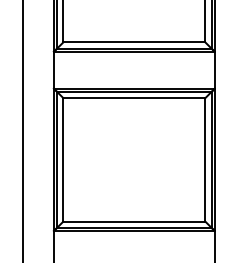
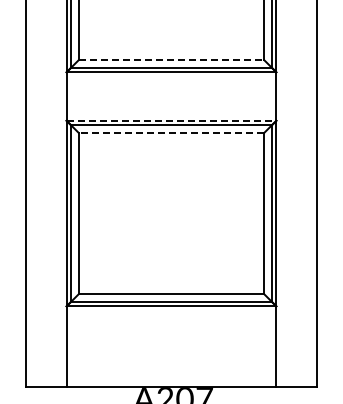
line: (134, 42) -> (171, 60), solid -> dashed
line: (134, 88) -> (171, 120), solid -> dashed
line: (134, 97) -> (171, 132), solid -> dashed

